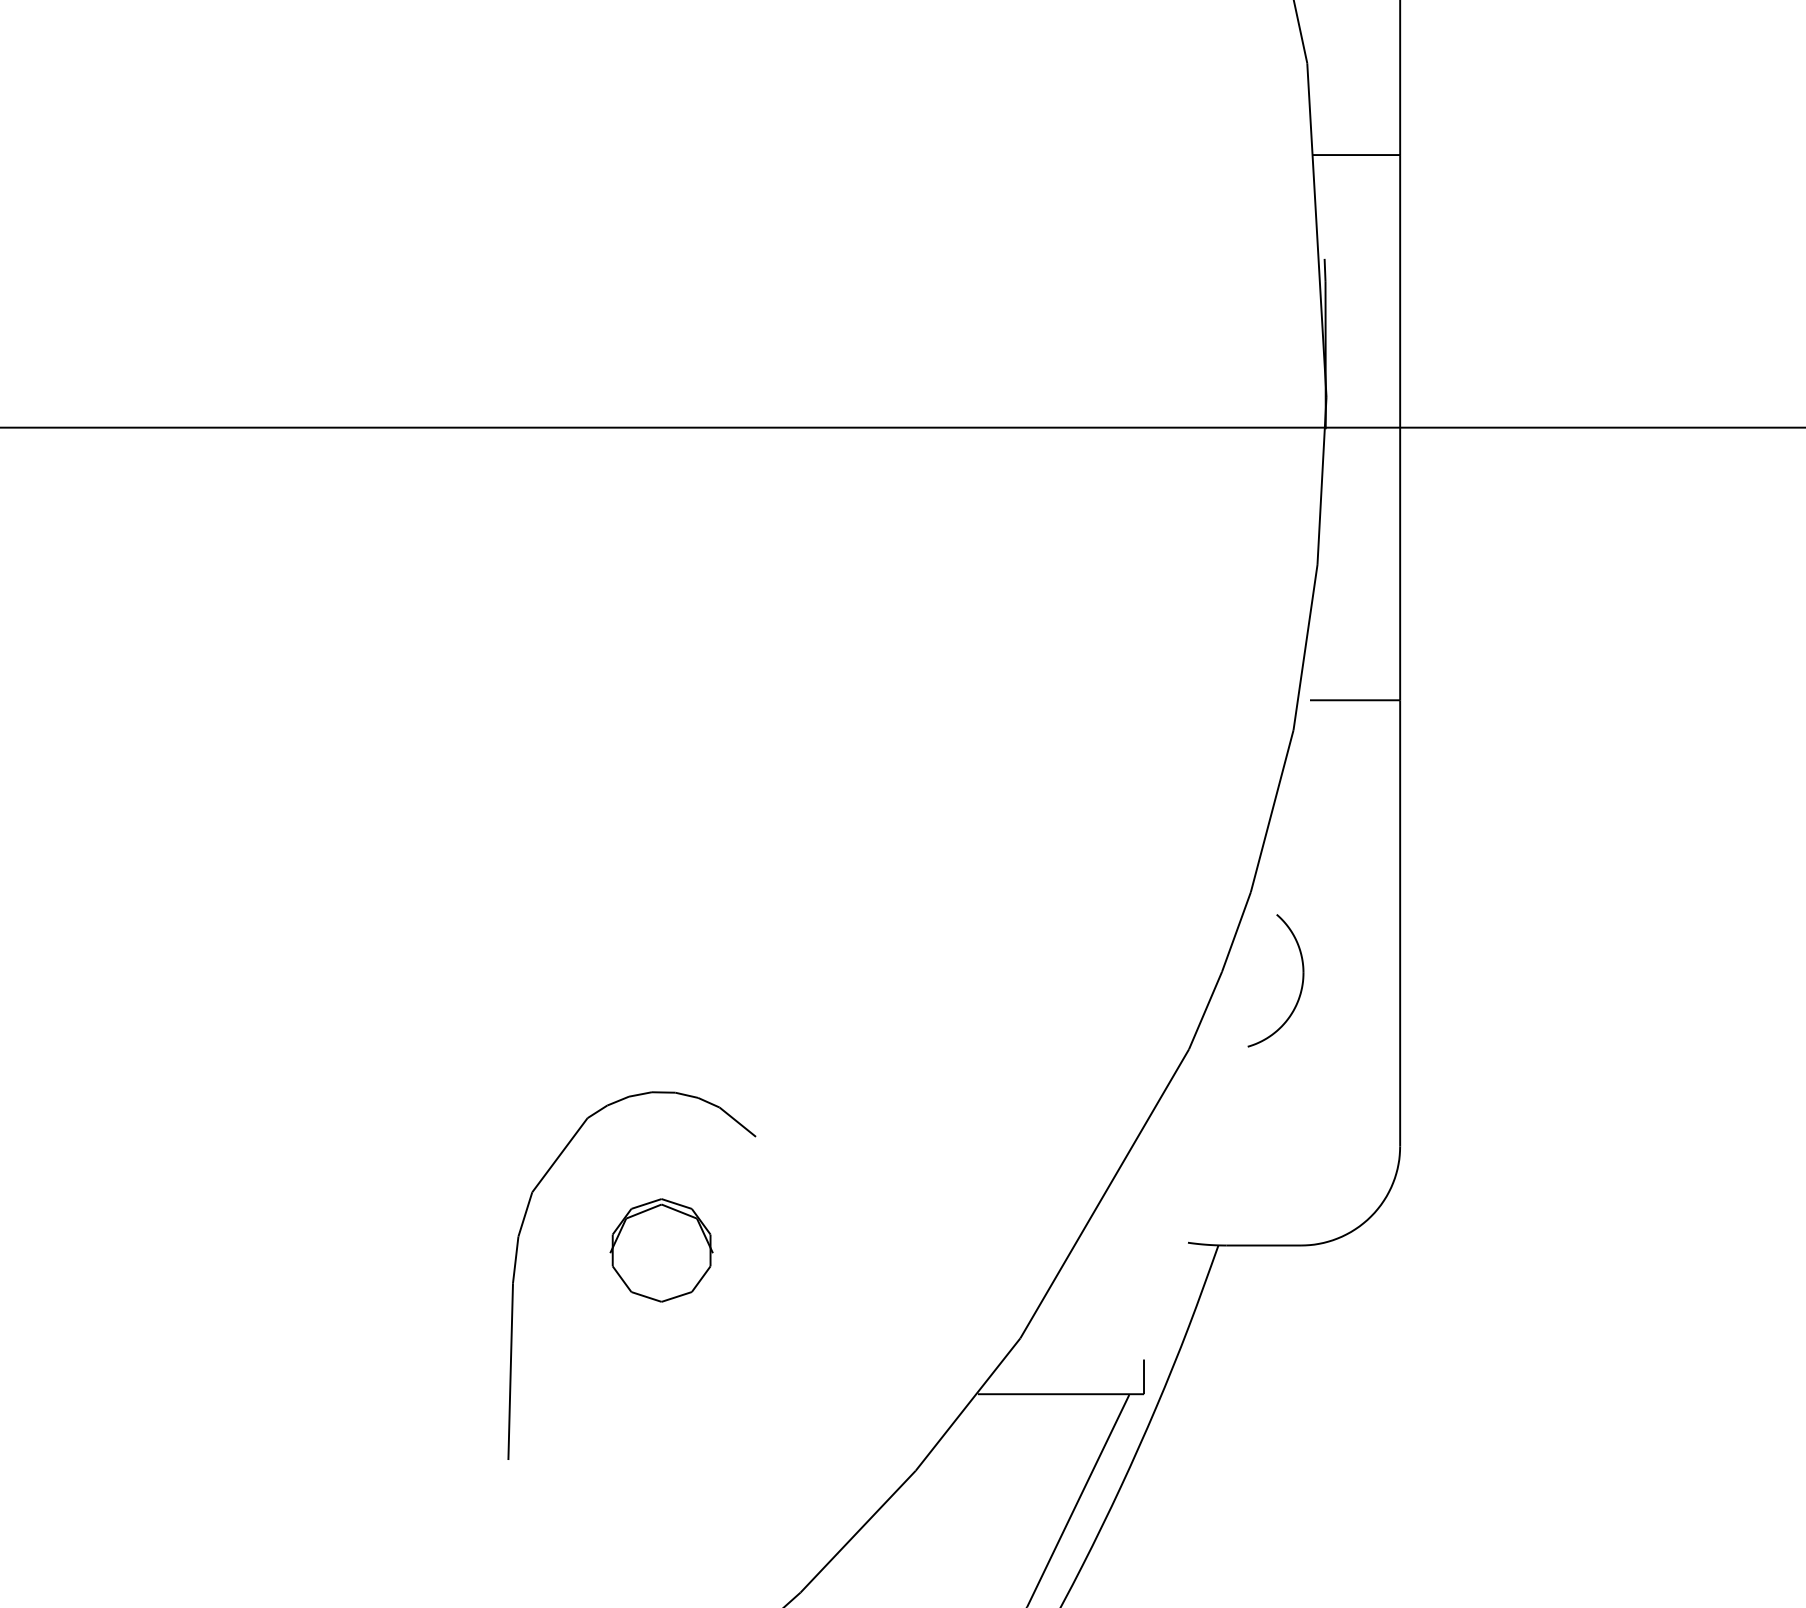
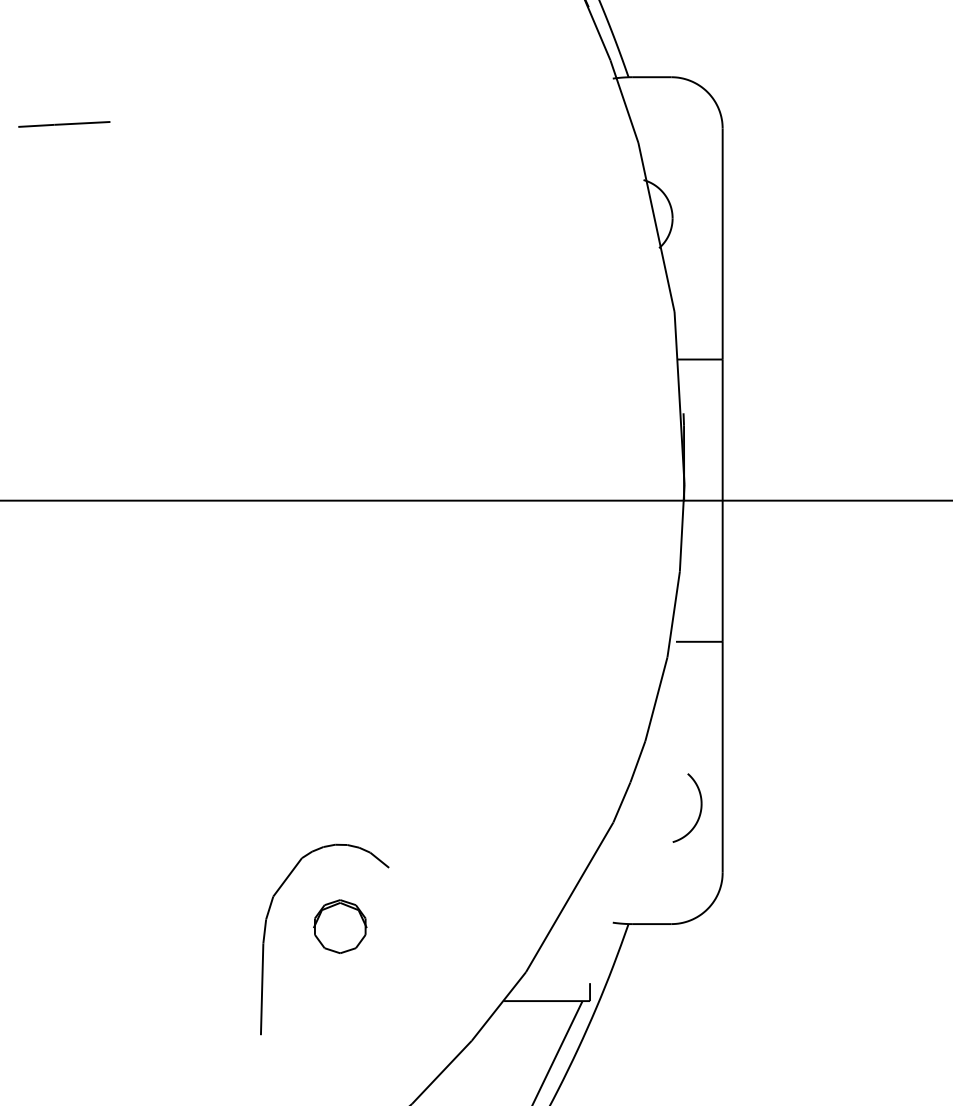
part: (1301, 979) -> (700, 807), moved

